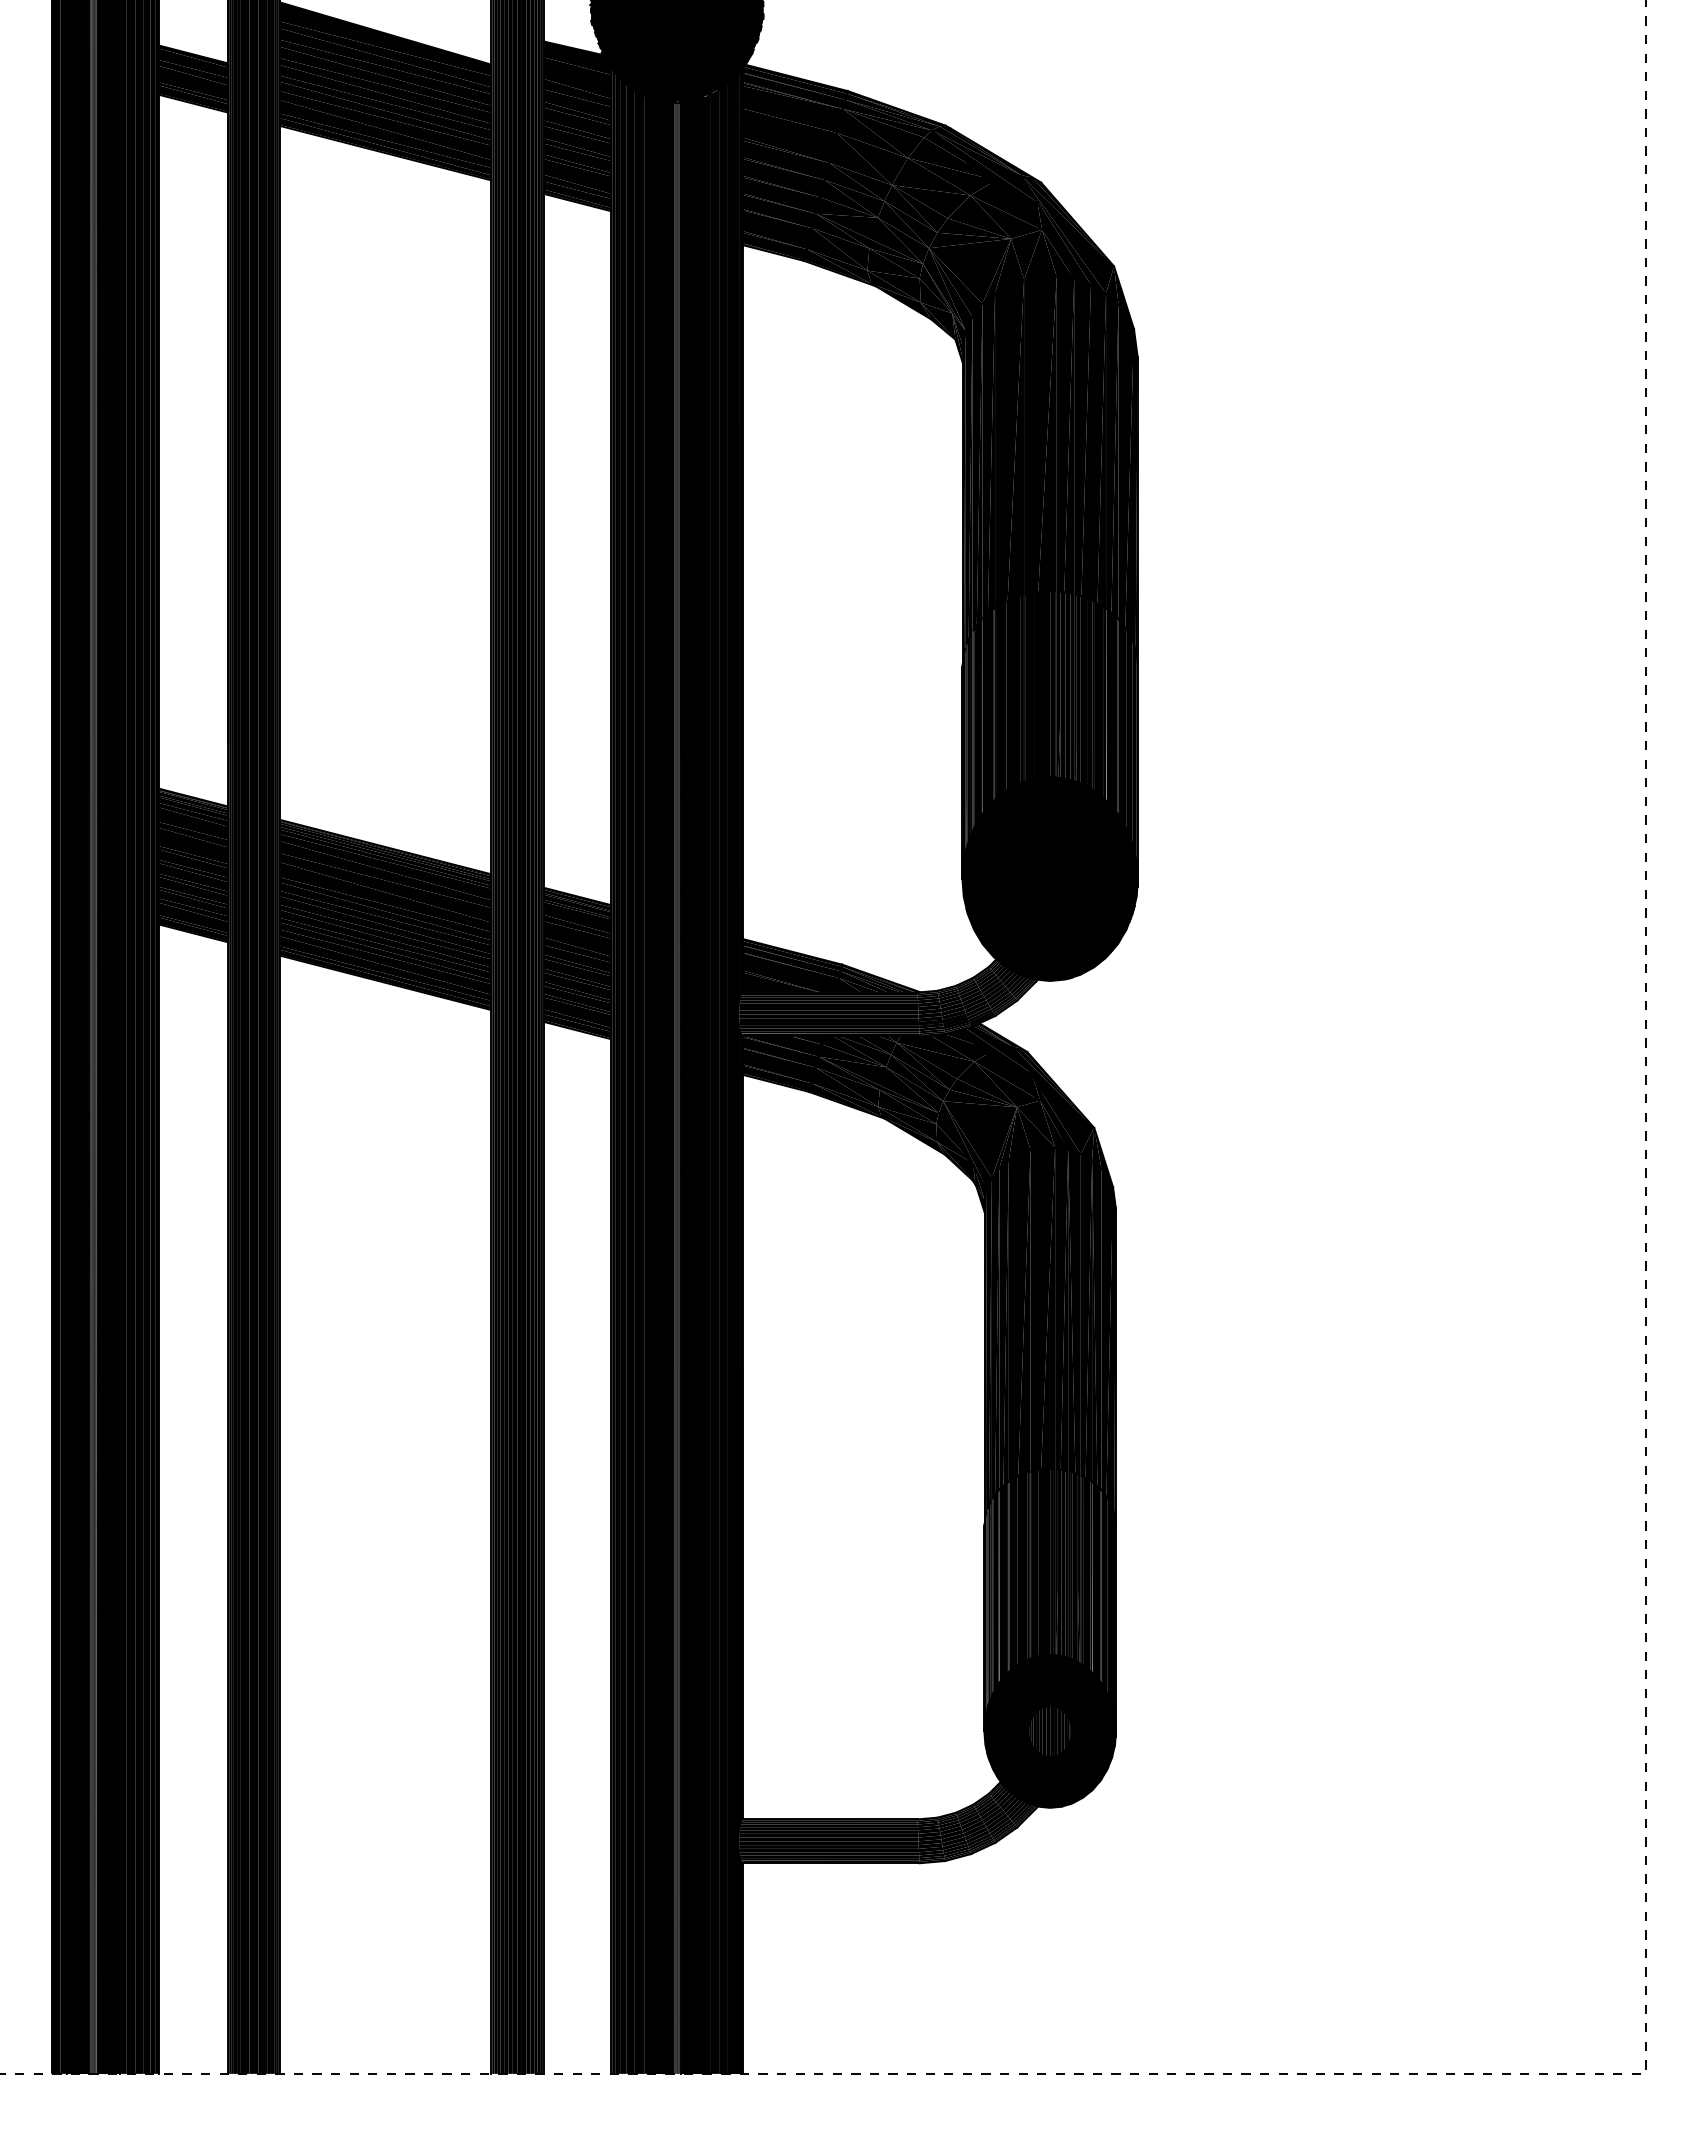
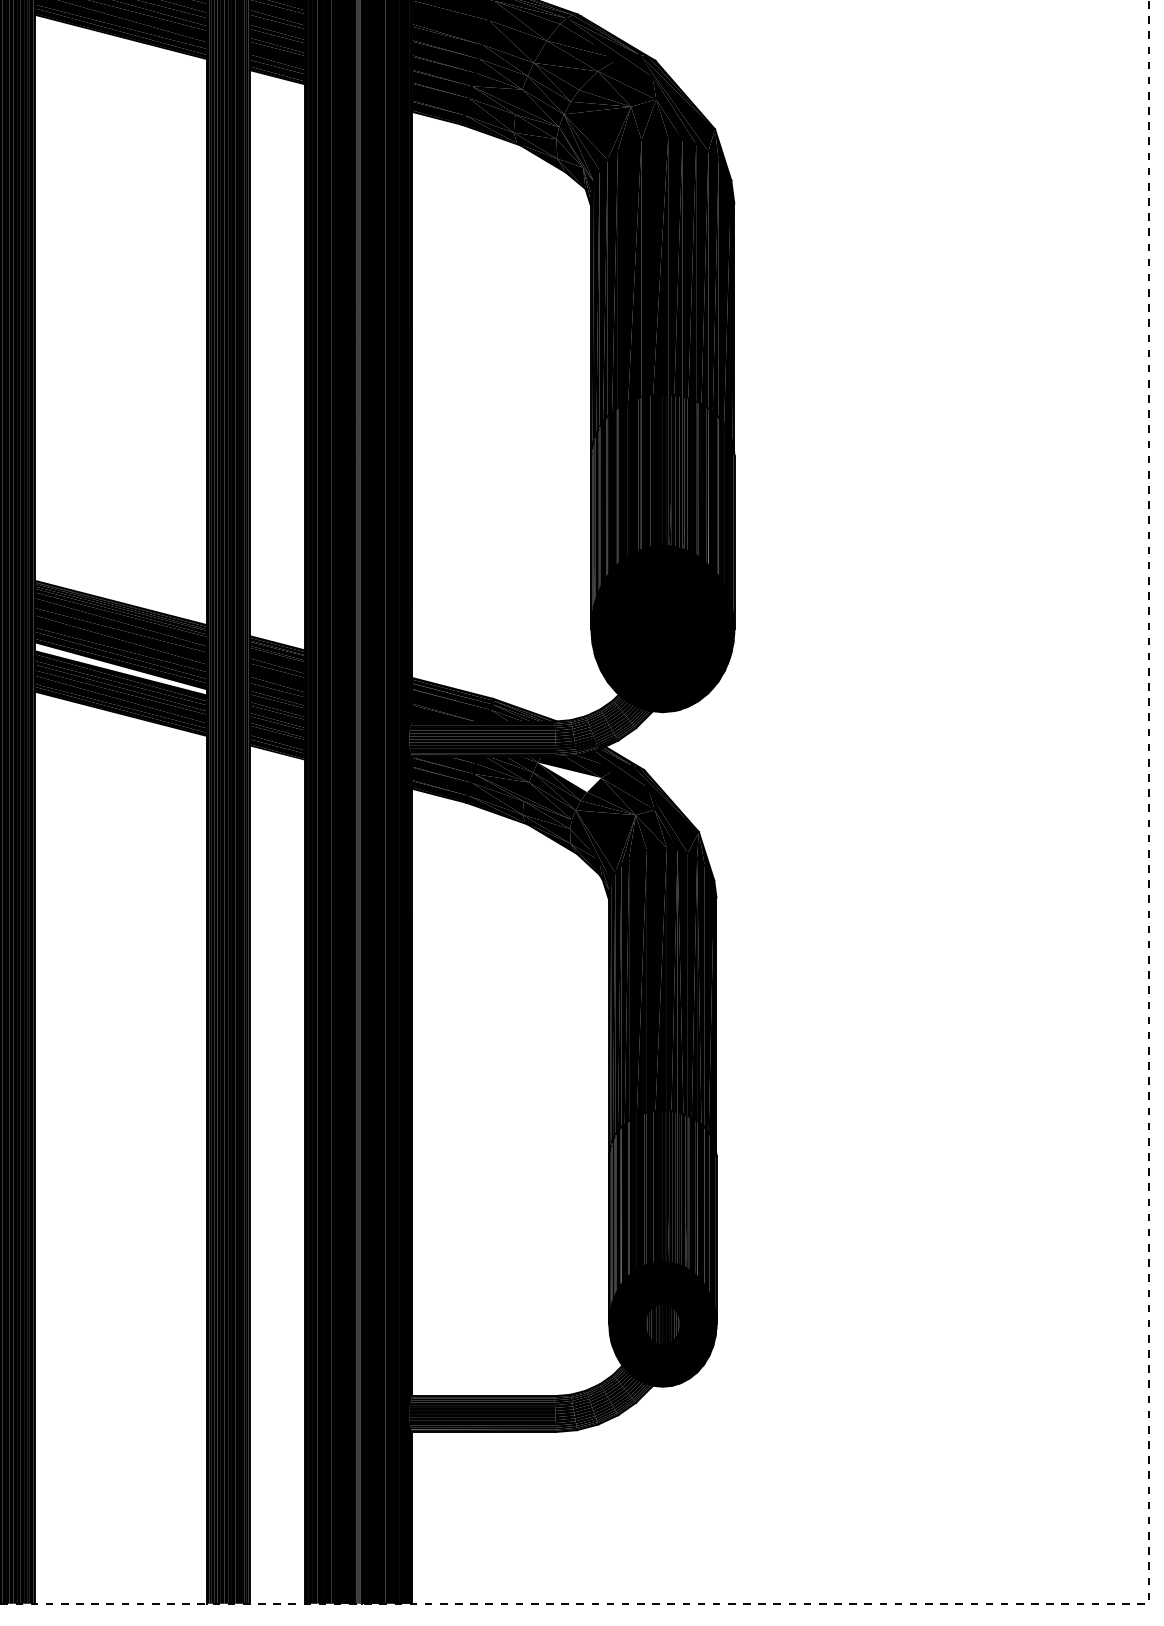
fill: (385, 927) -> (120, 668), removed
fill: (935, 1060) -> (569, 777), removed

